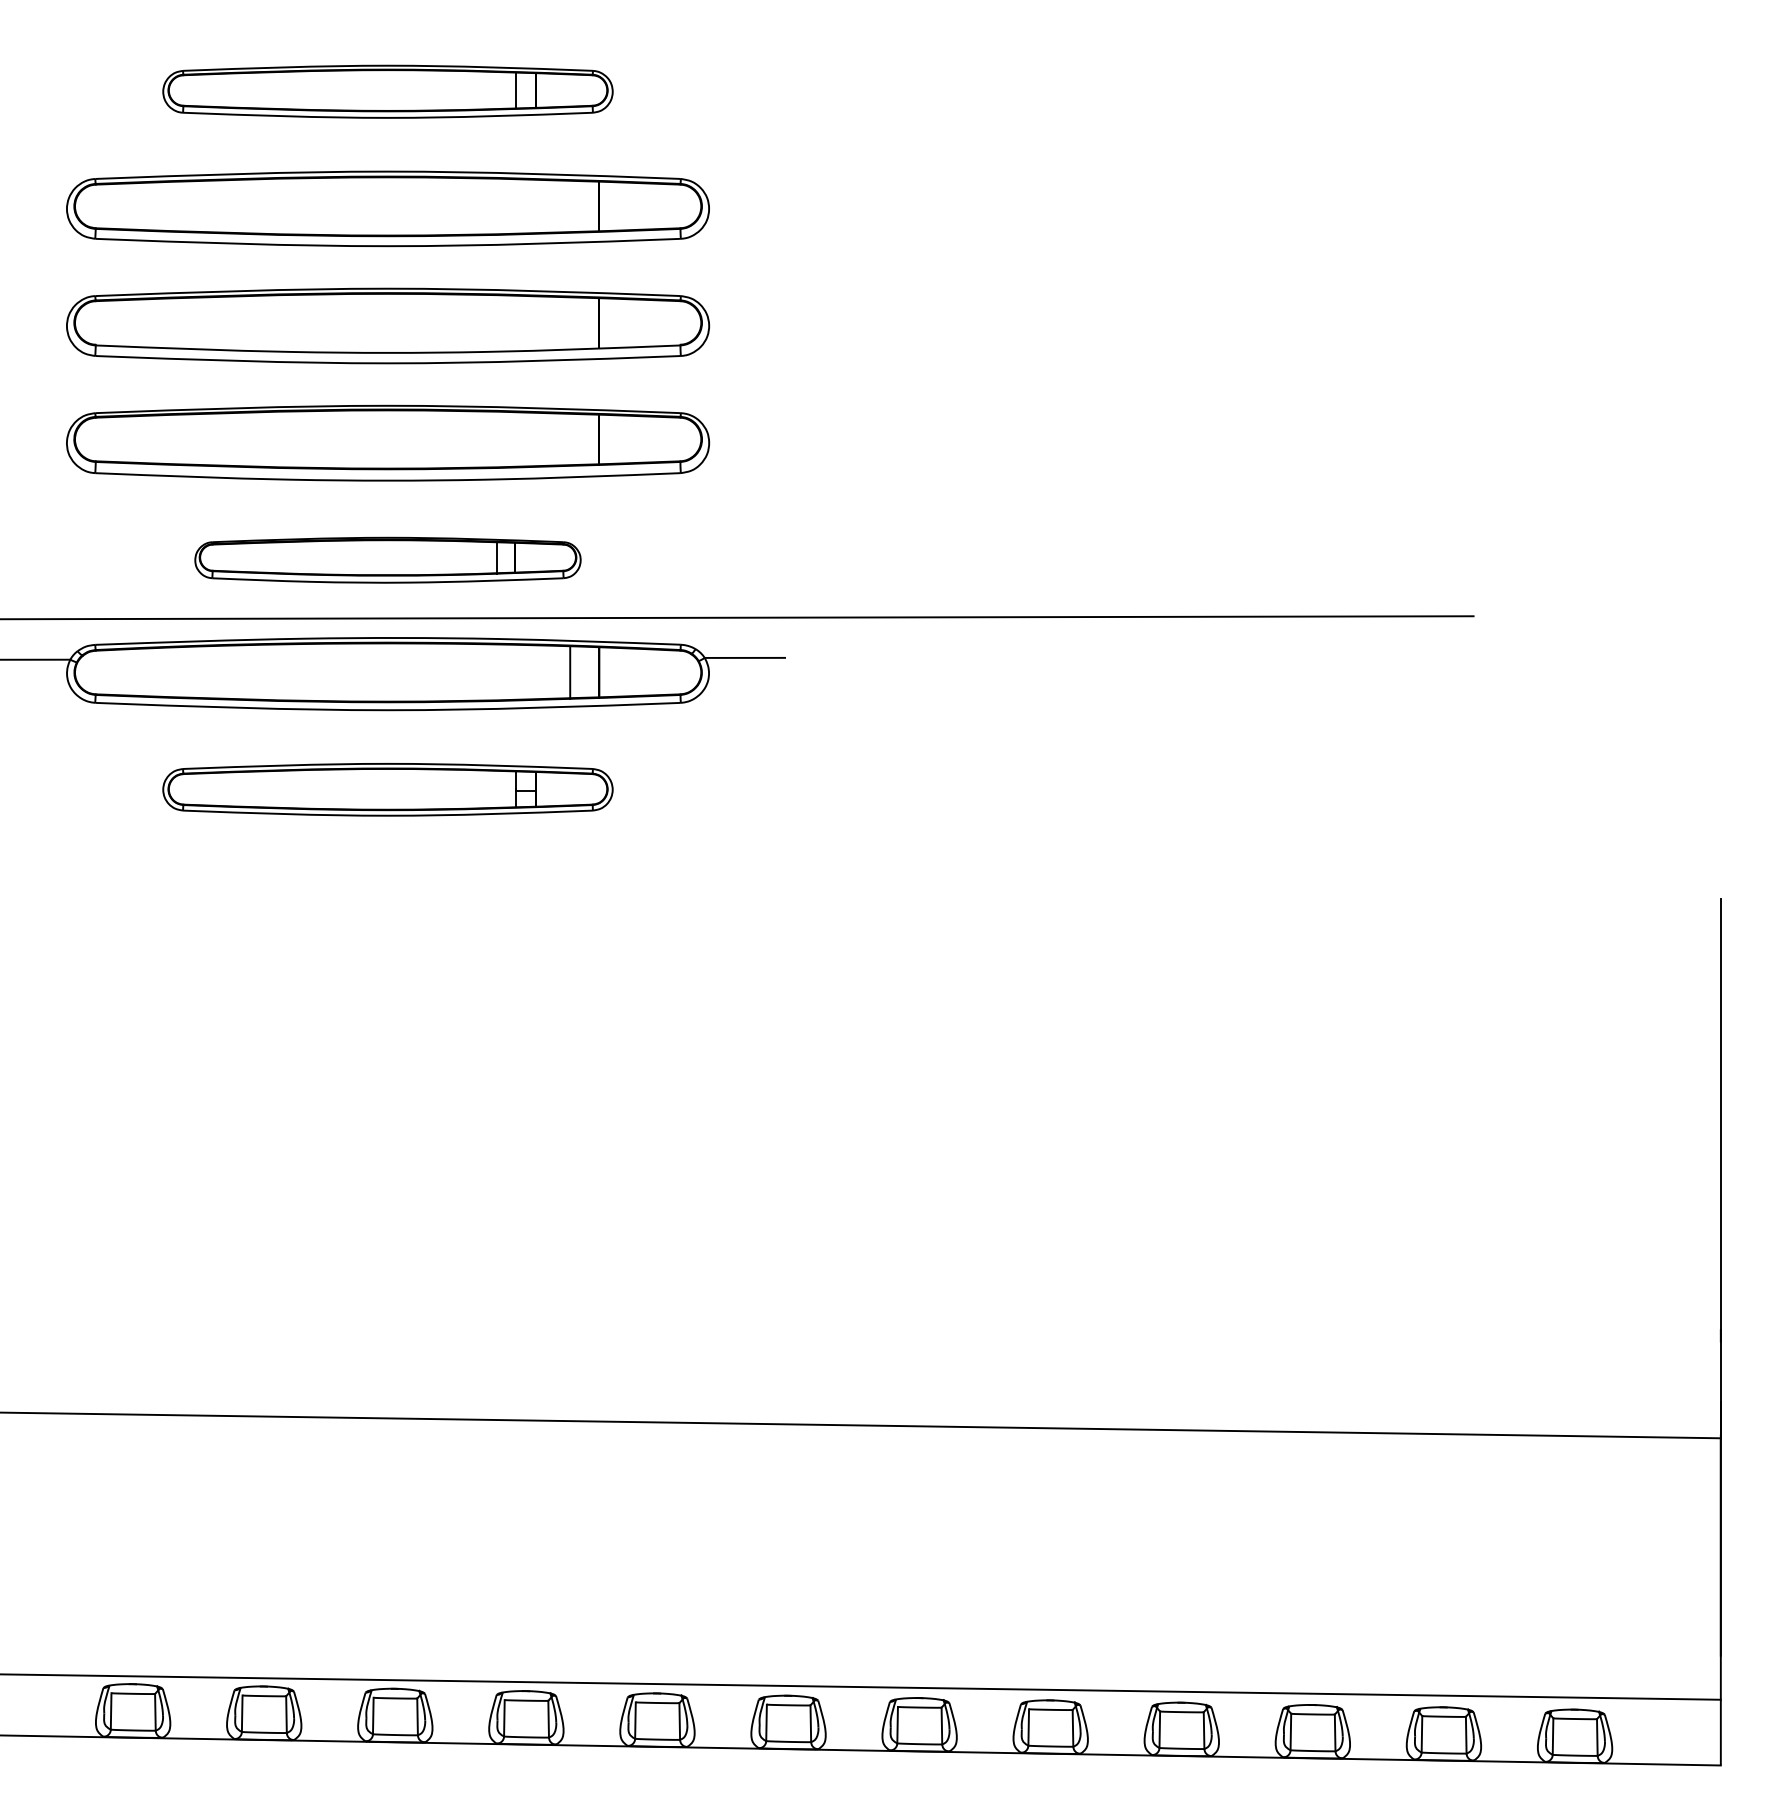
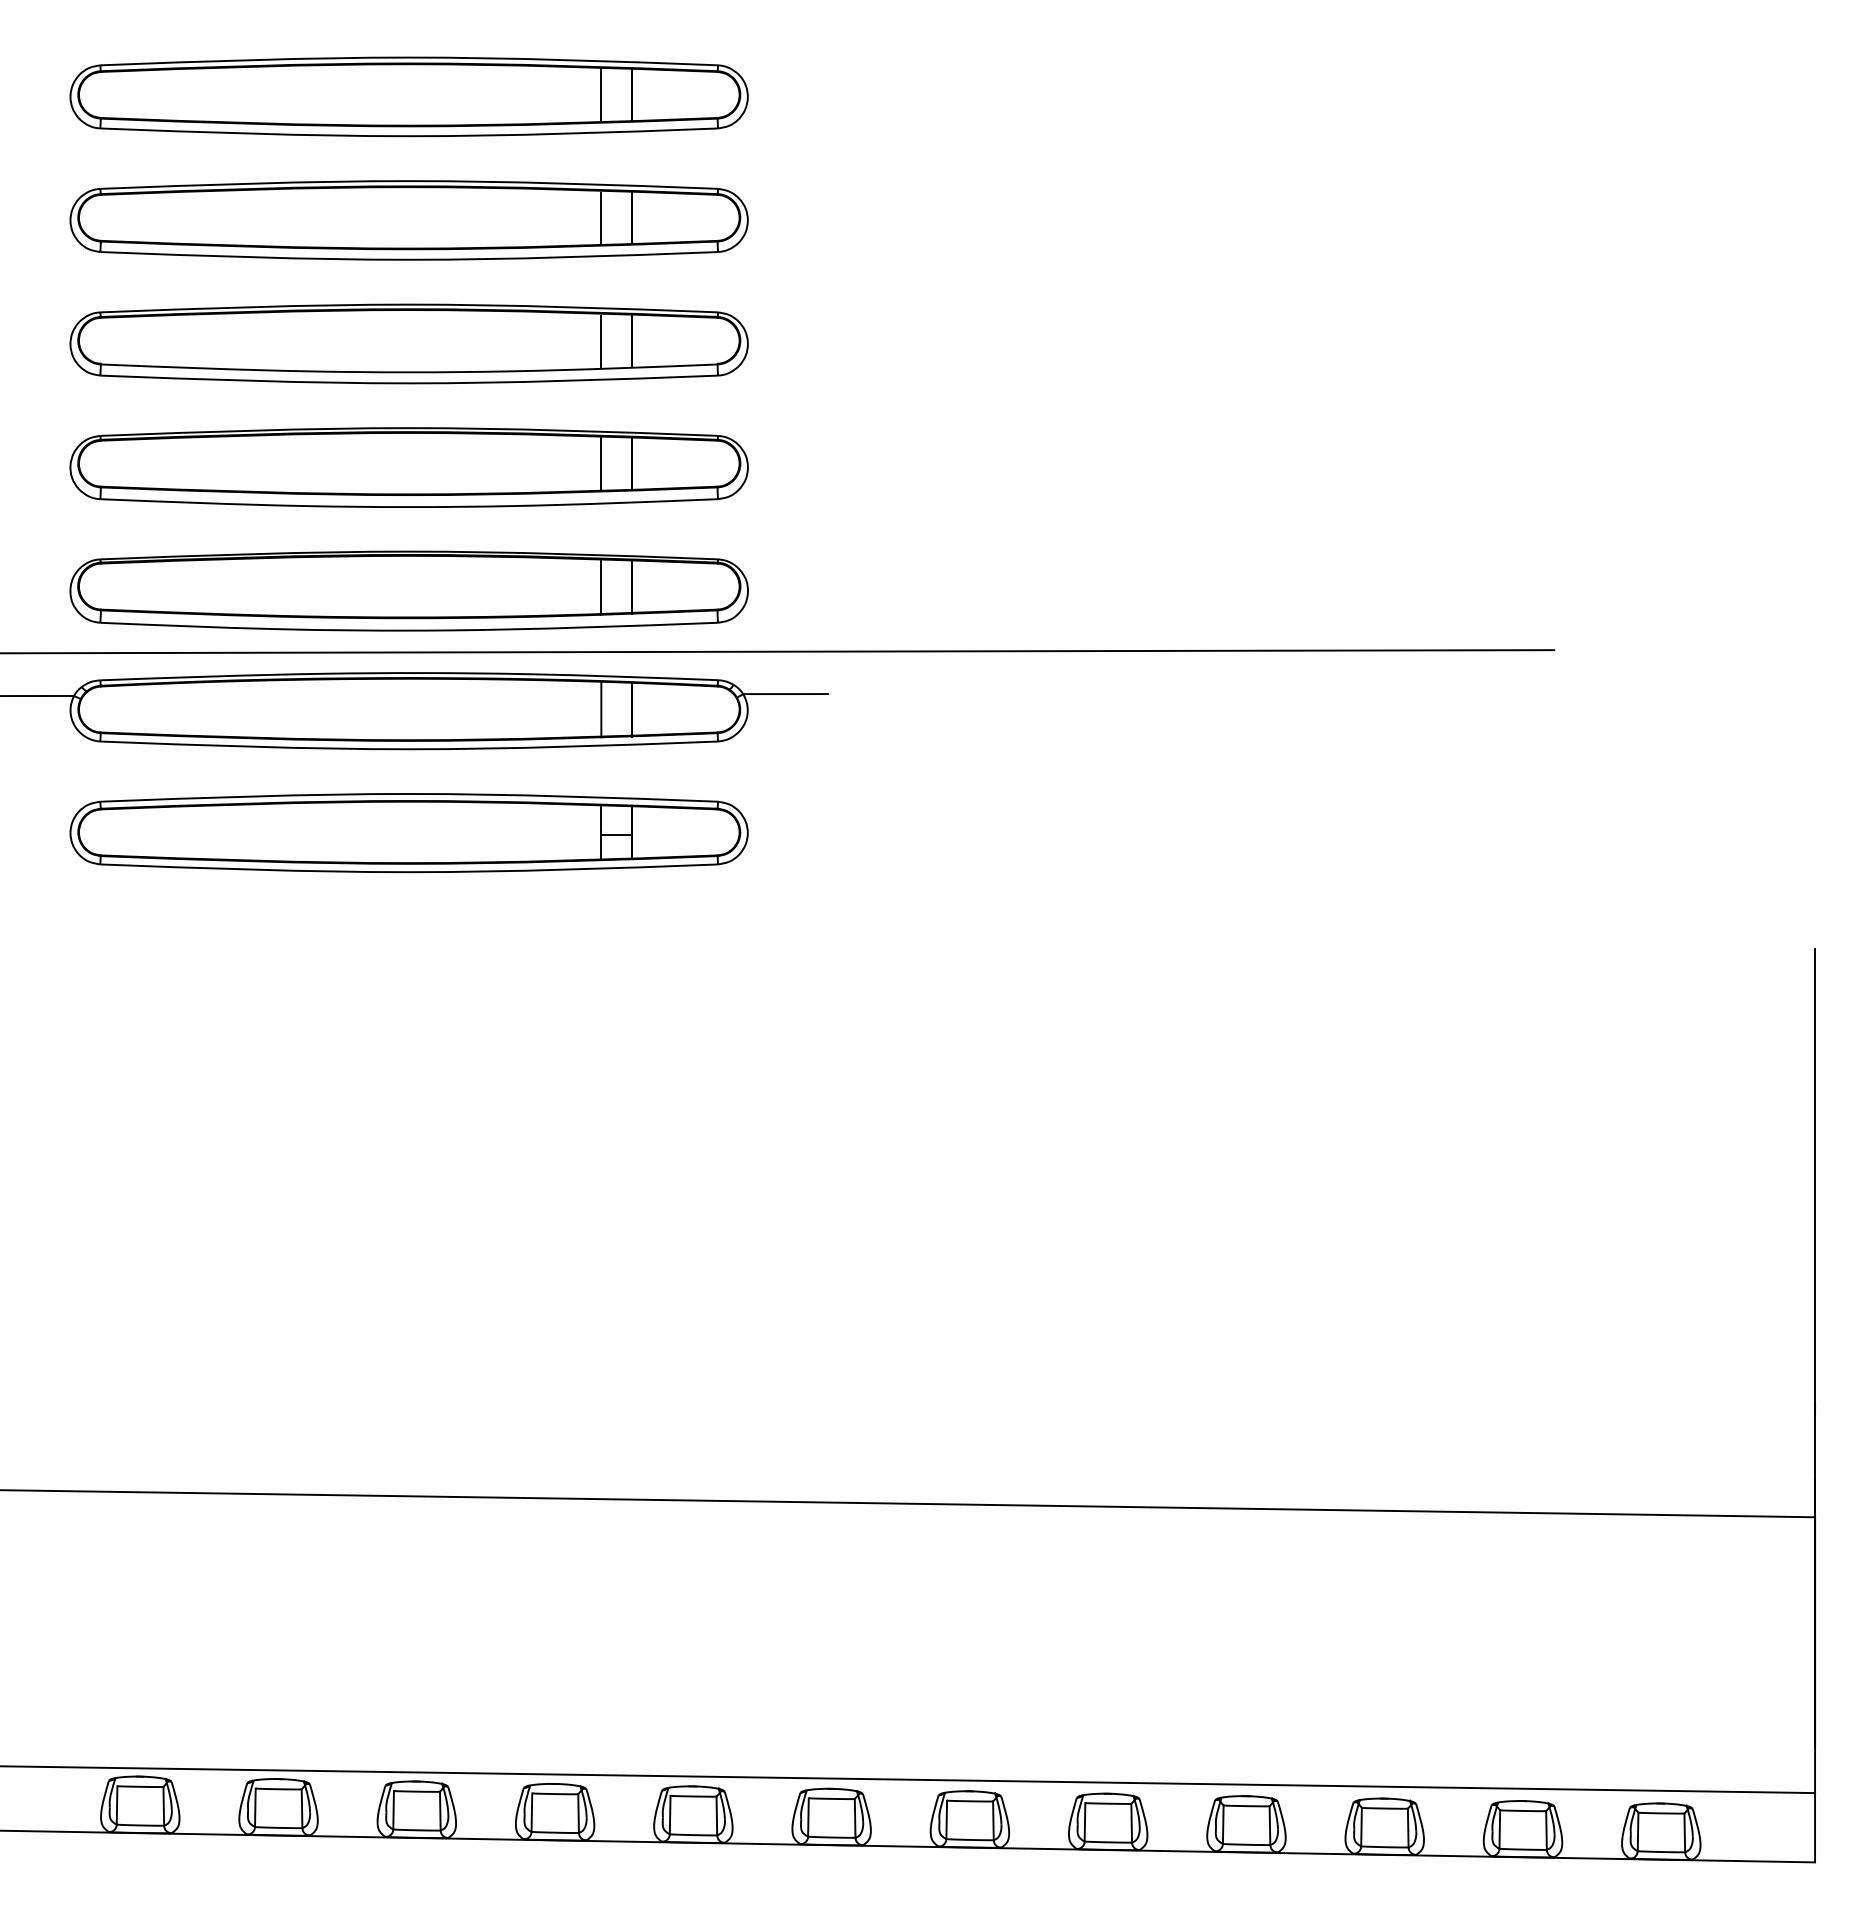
part: (387, 91) -> (408, 96), size x1.43
line: (570, 207) -> (601, 218), added
line: (570, 323) -> (601, 341), added
line: (570, 440) -> (601, 464), added
part: (387, 559) -> (408, 590), size x1.67
part: (387, 790) -> (408, 833), size x1.43

